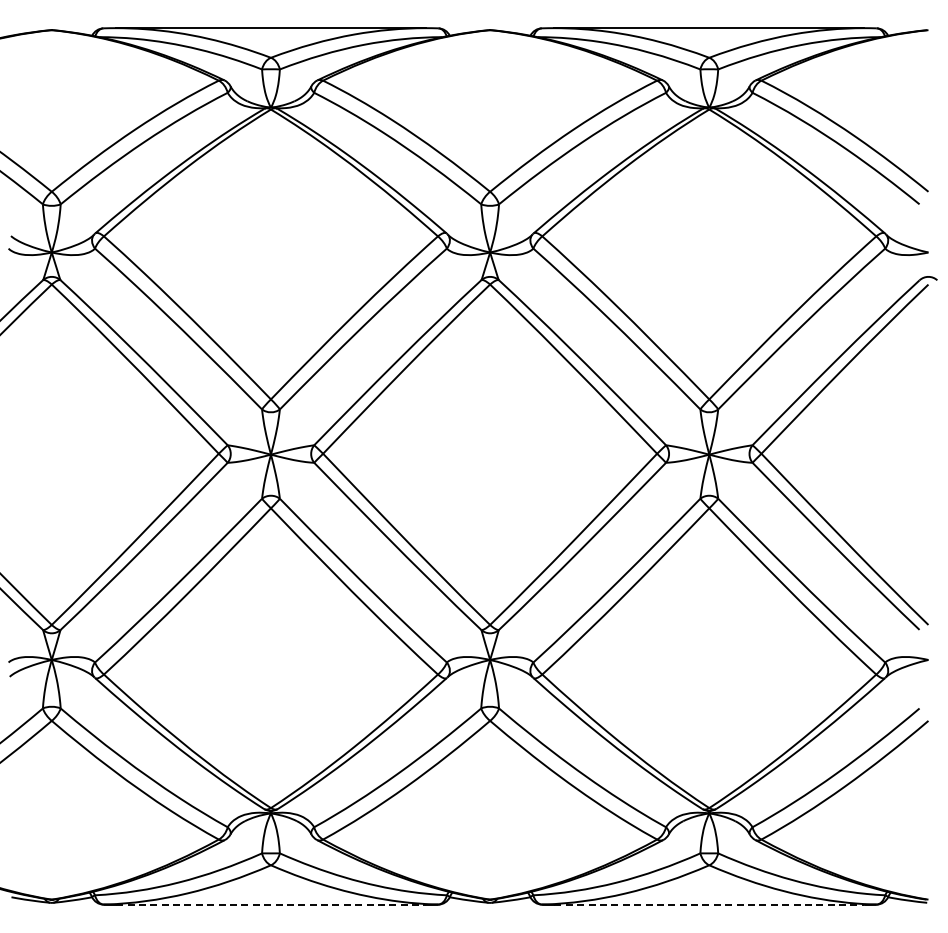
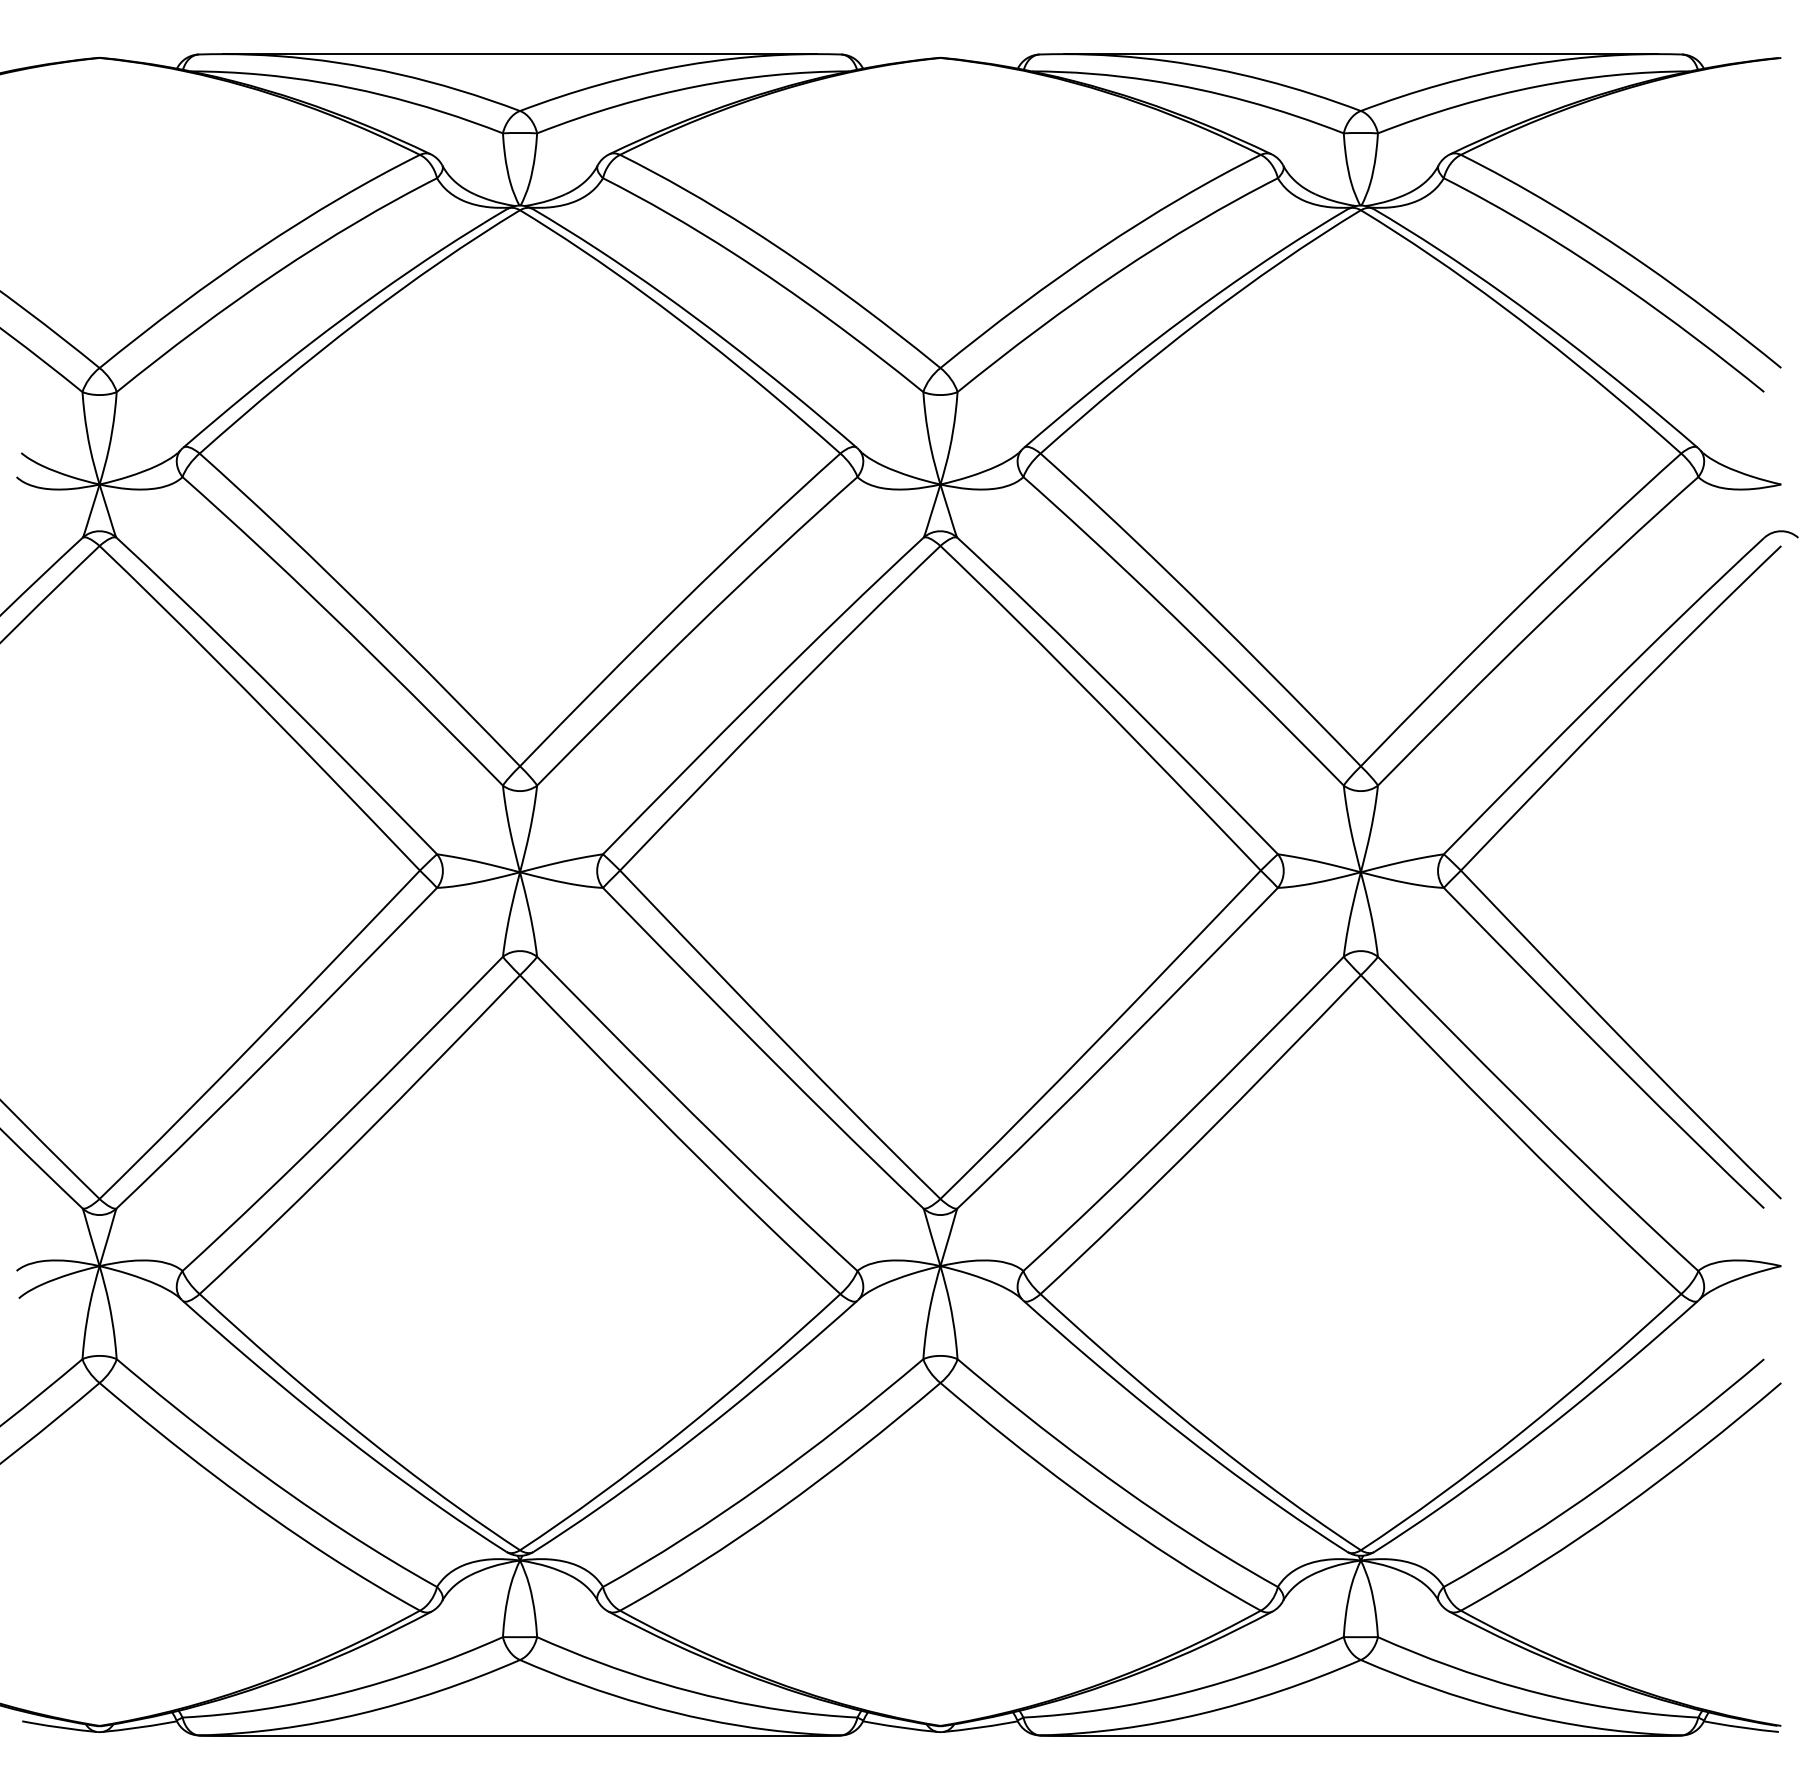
line: (270, 904) -> (519, 1735), dashed -> solid
line: (709, 904) -> (1361, 1735), dashed -> solid

